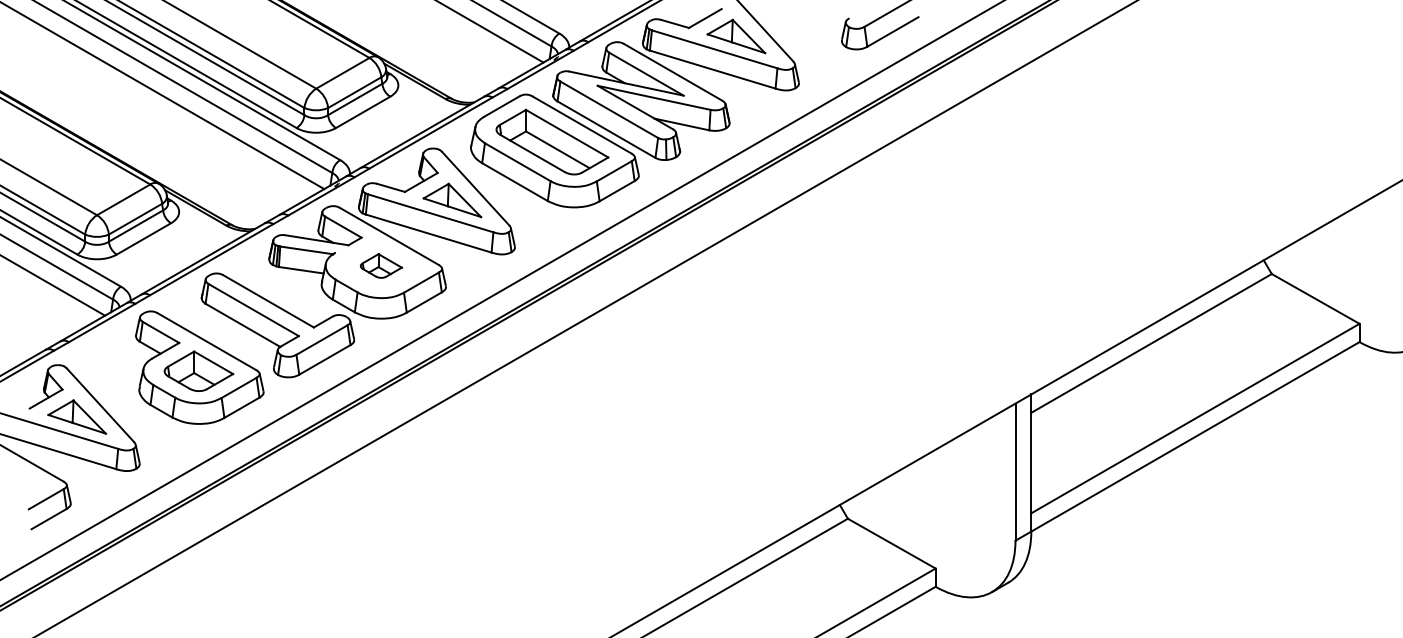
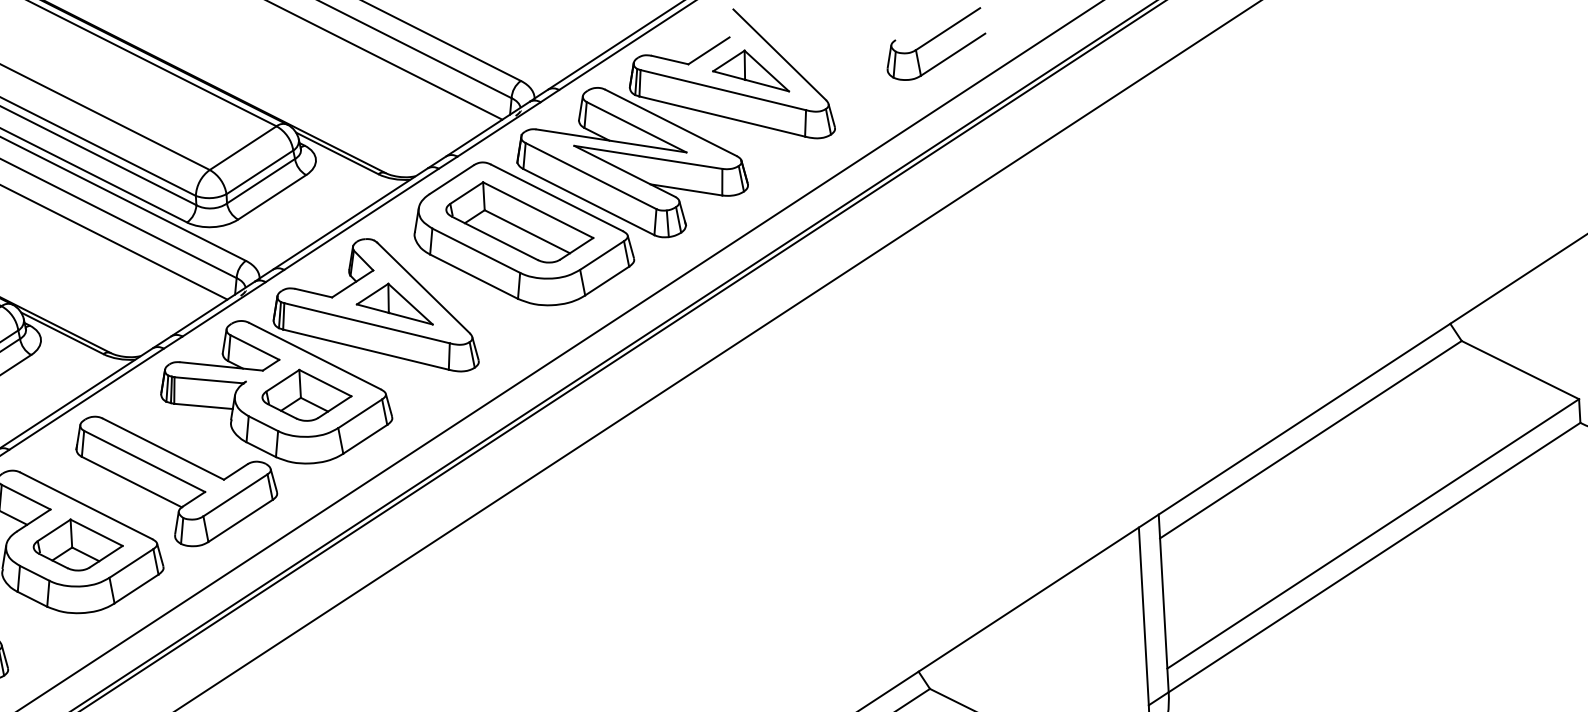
part: (381, 265) -> (307, 394), size x1.67

